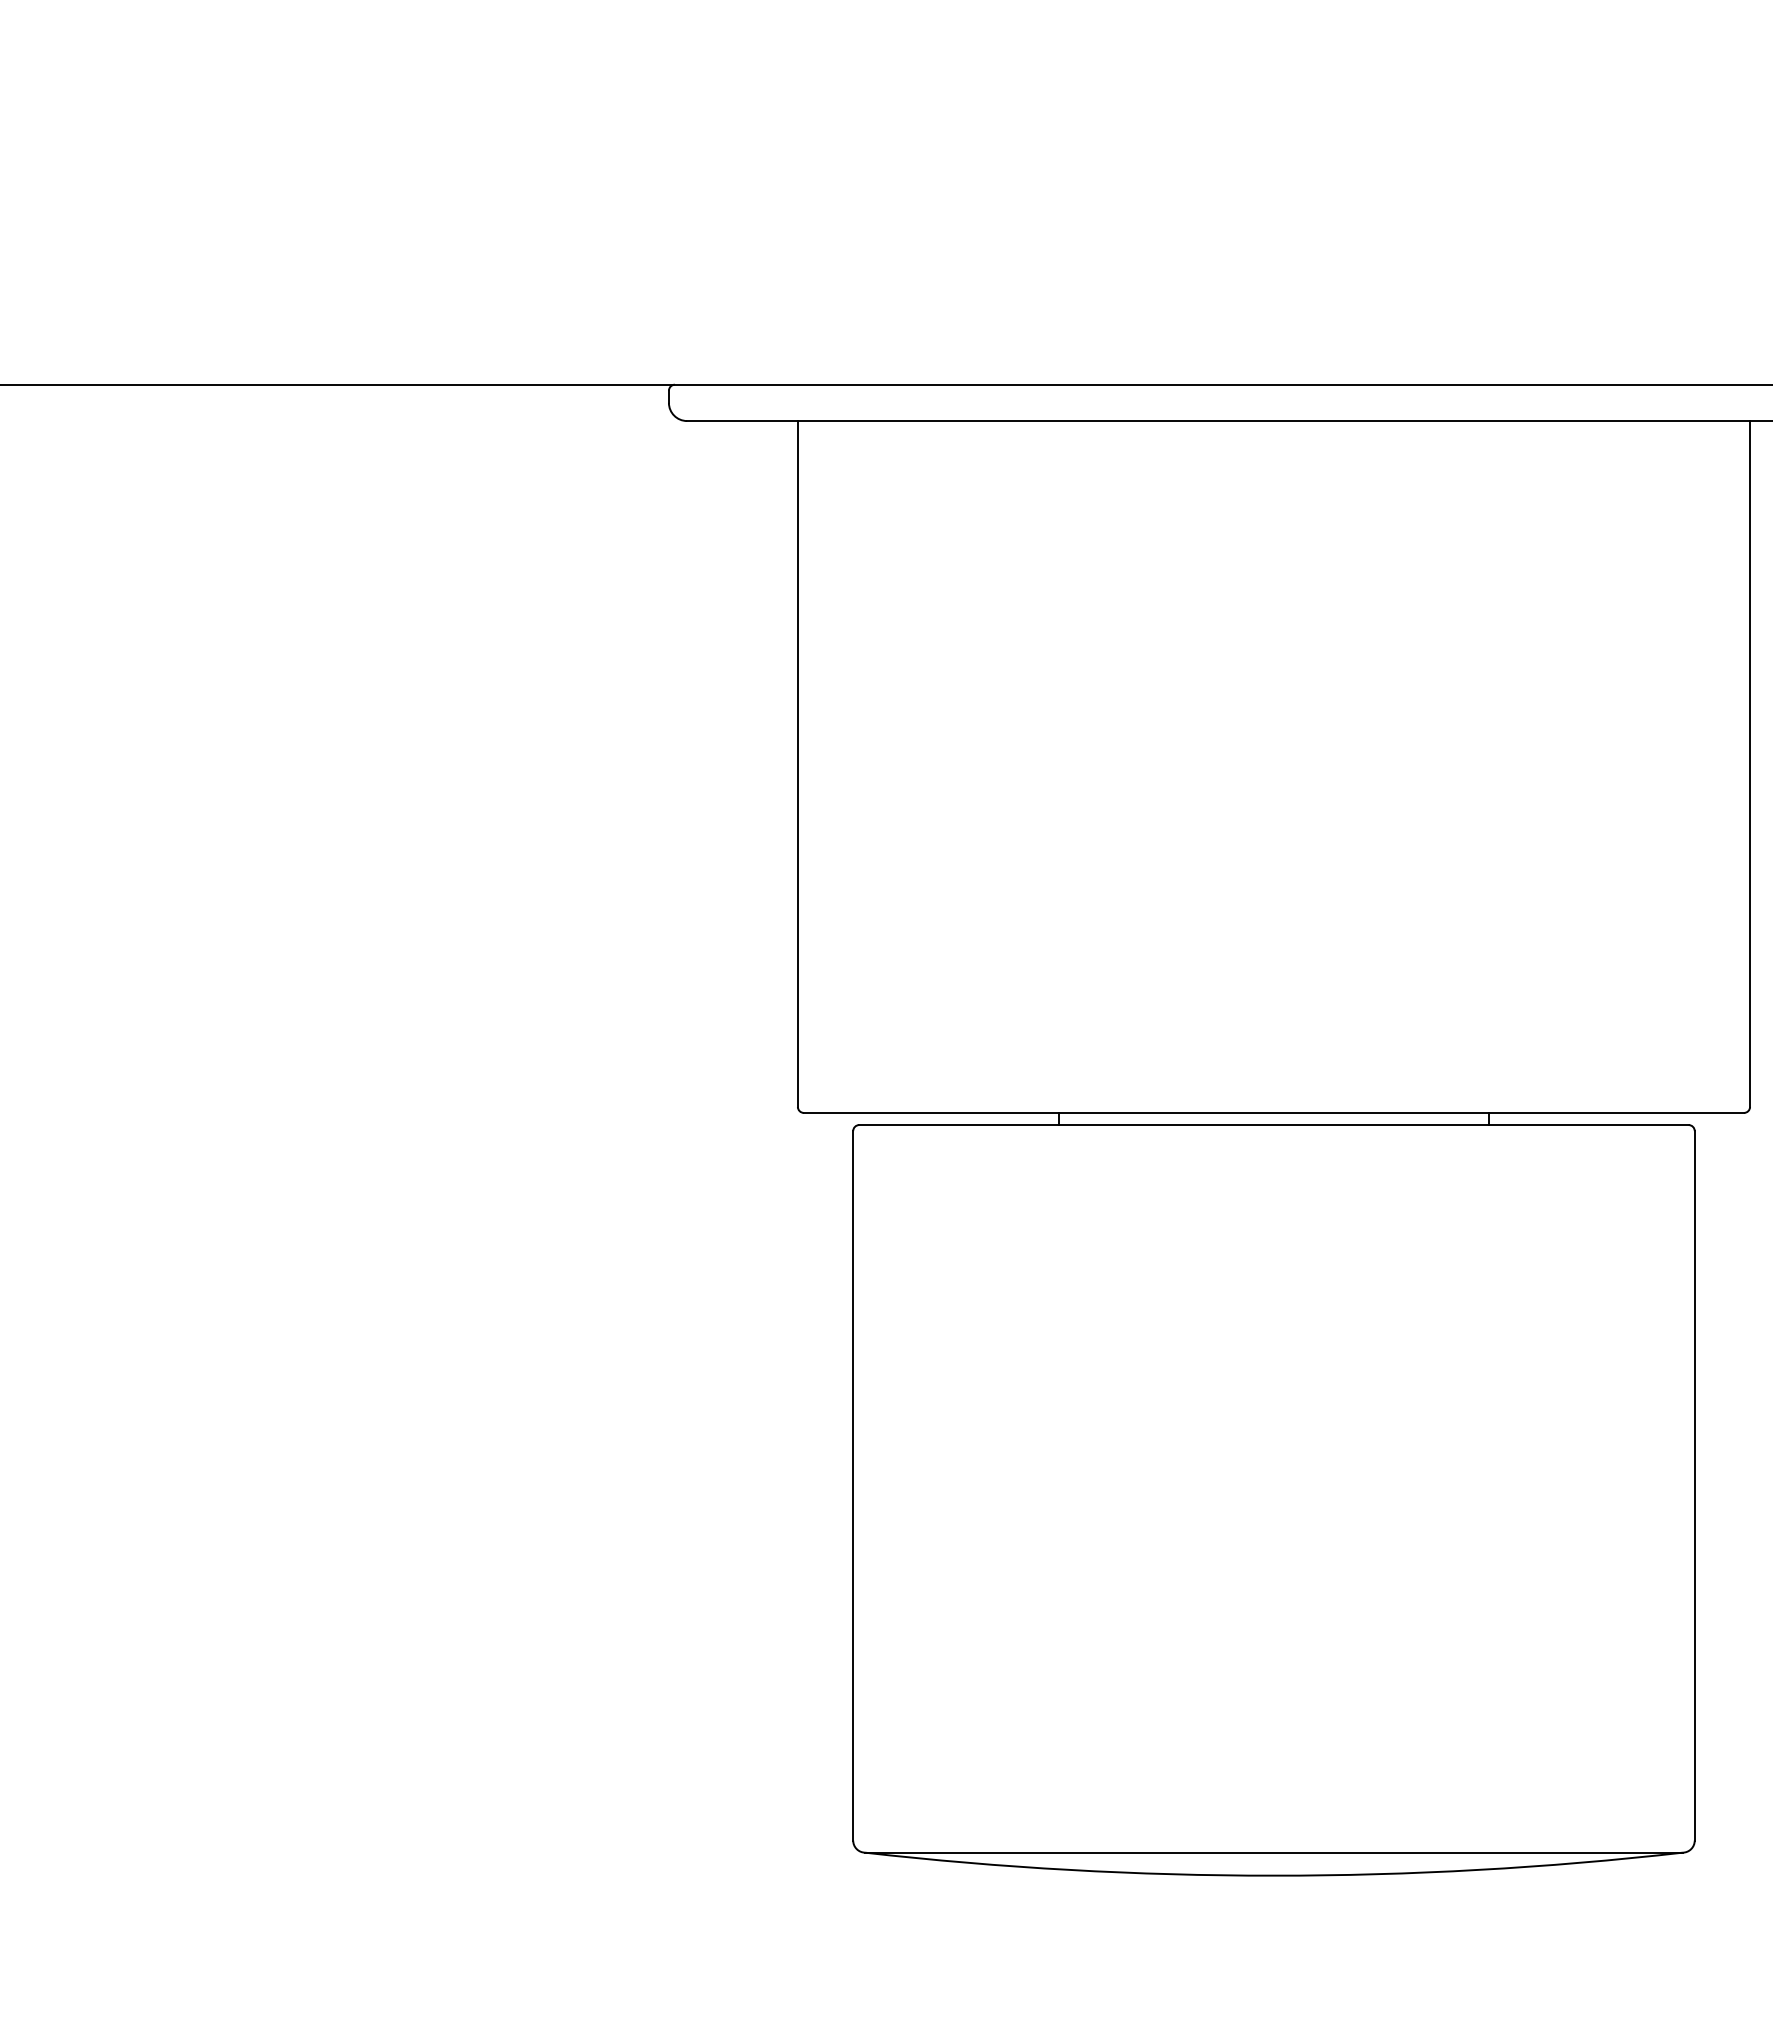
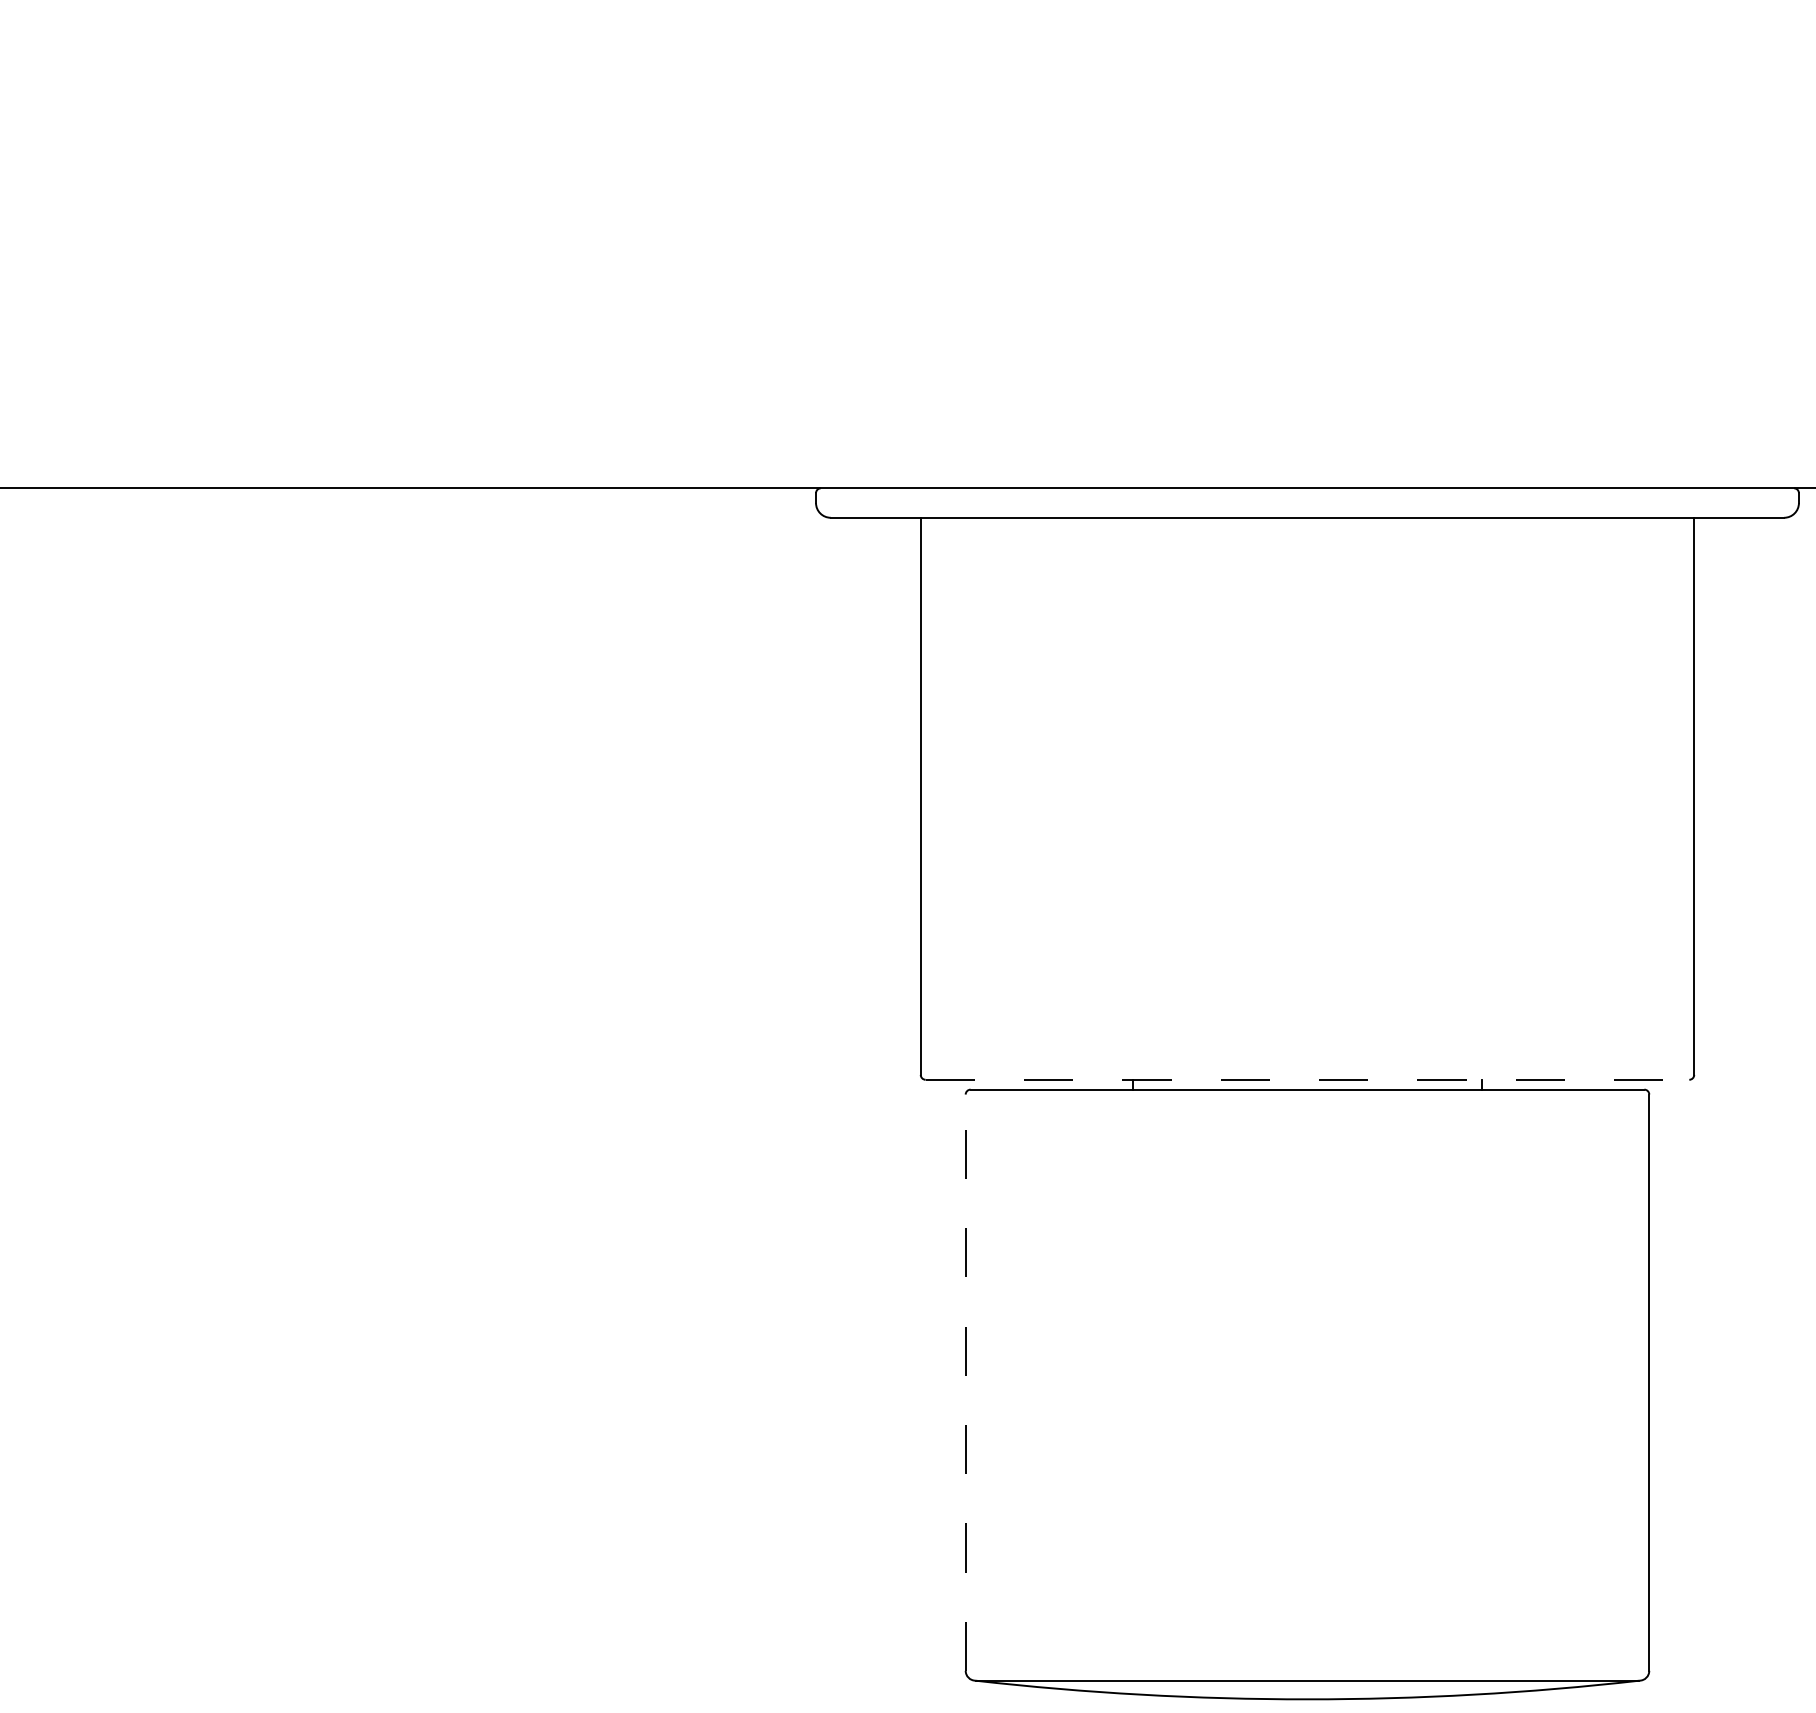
line: (1273, 1112) -> (1307, 1079), solid -> dashed
line: (852, 1485) -> (965, 1382), solid -> dashed

